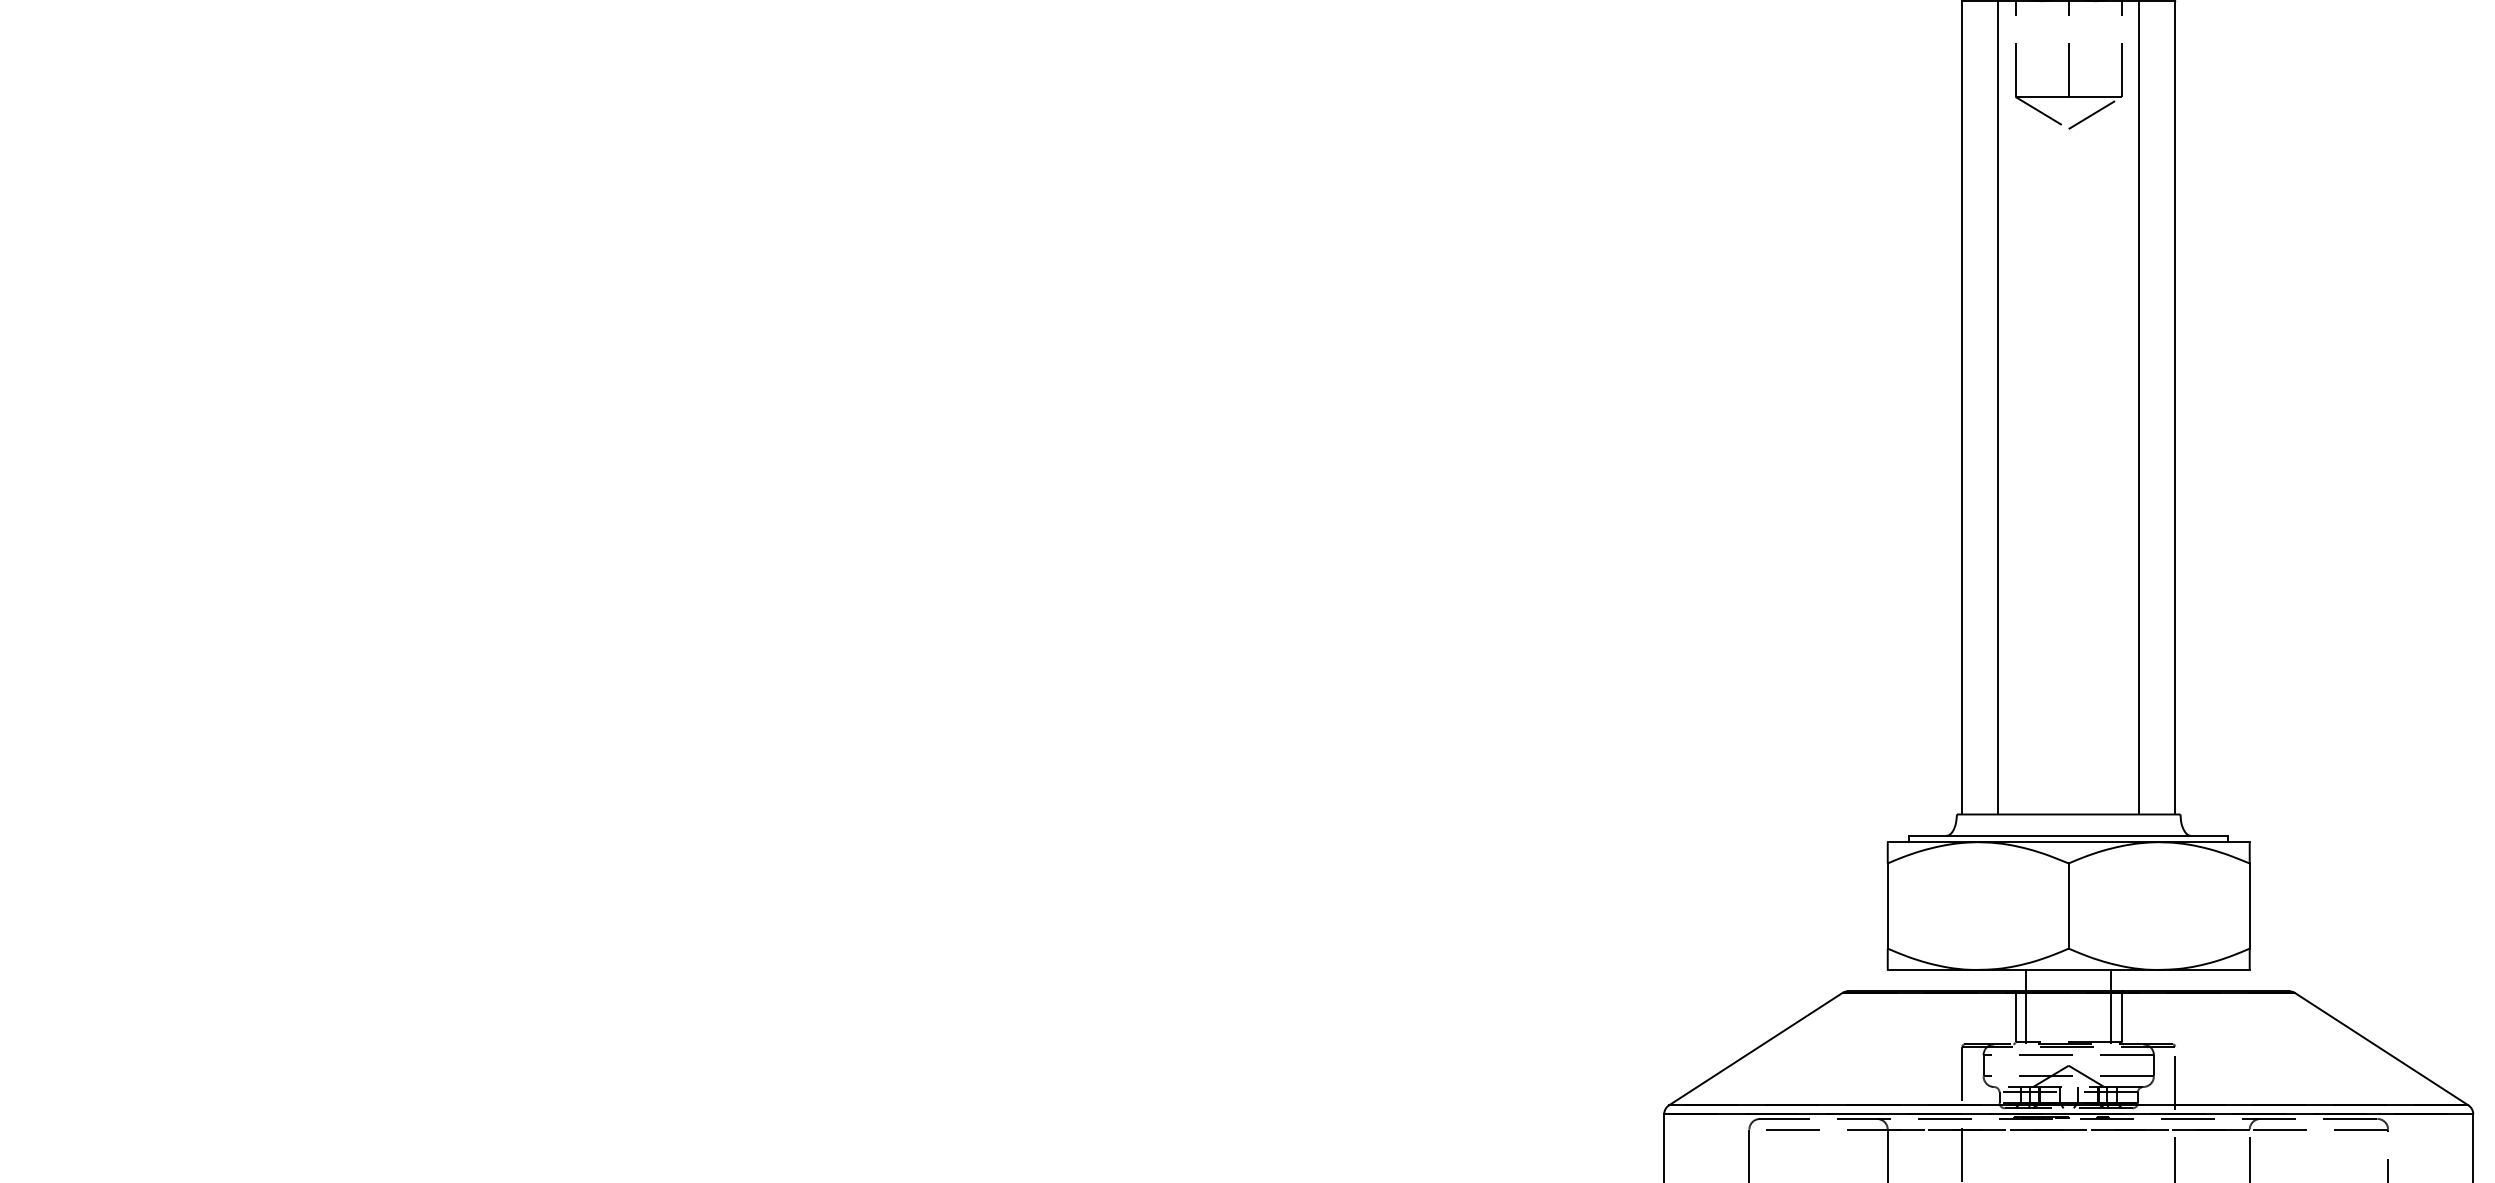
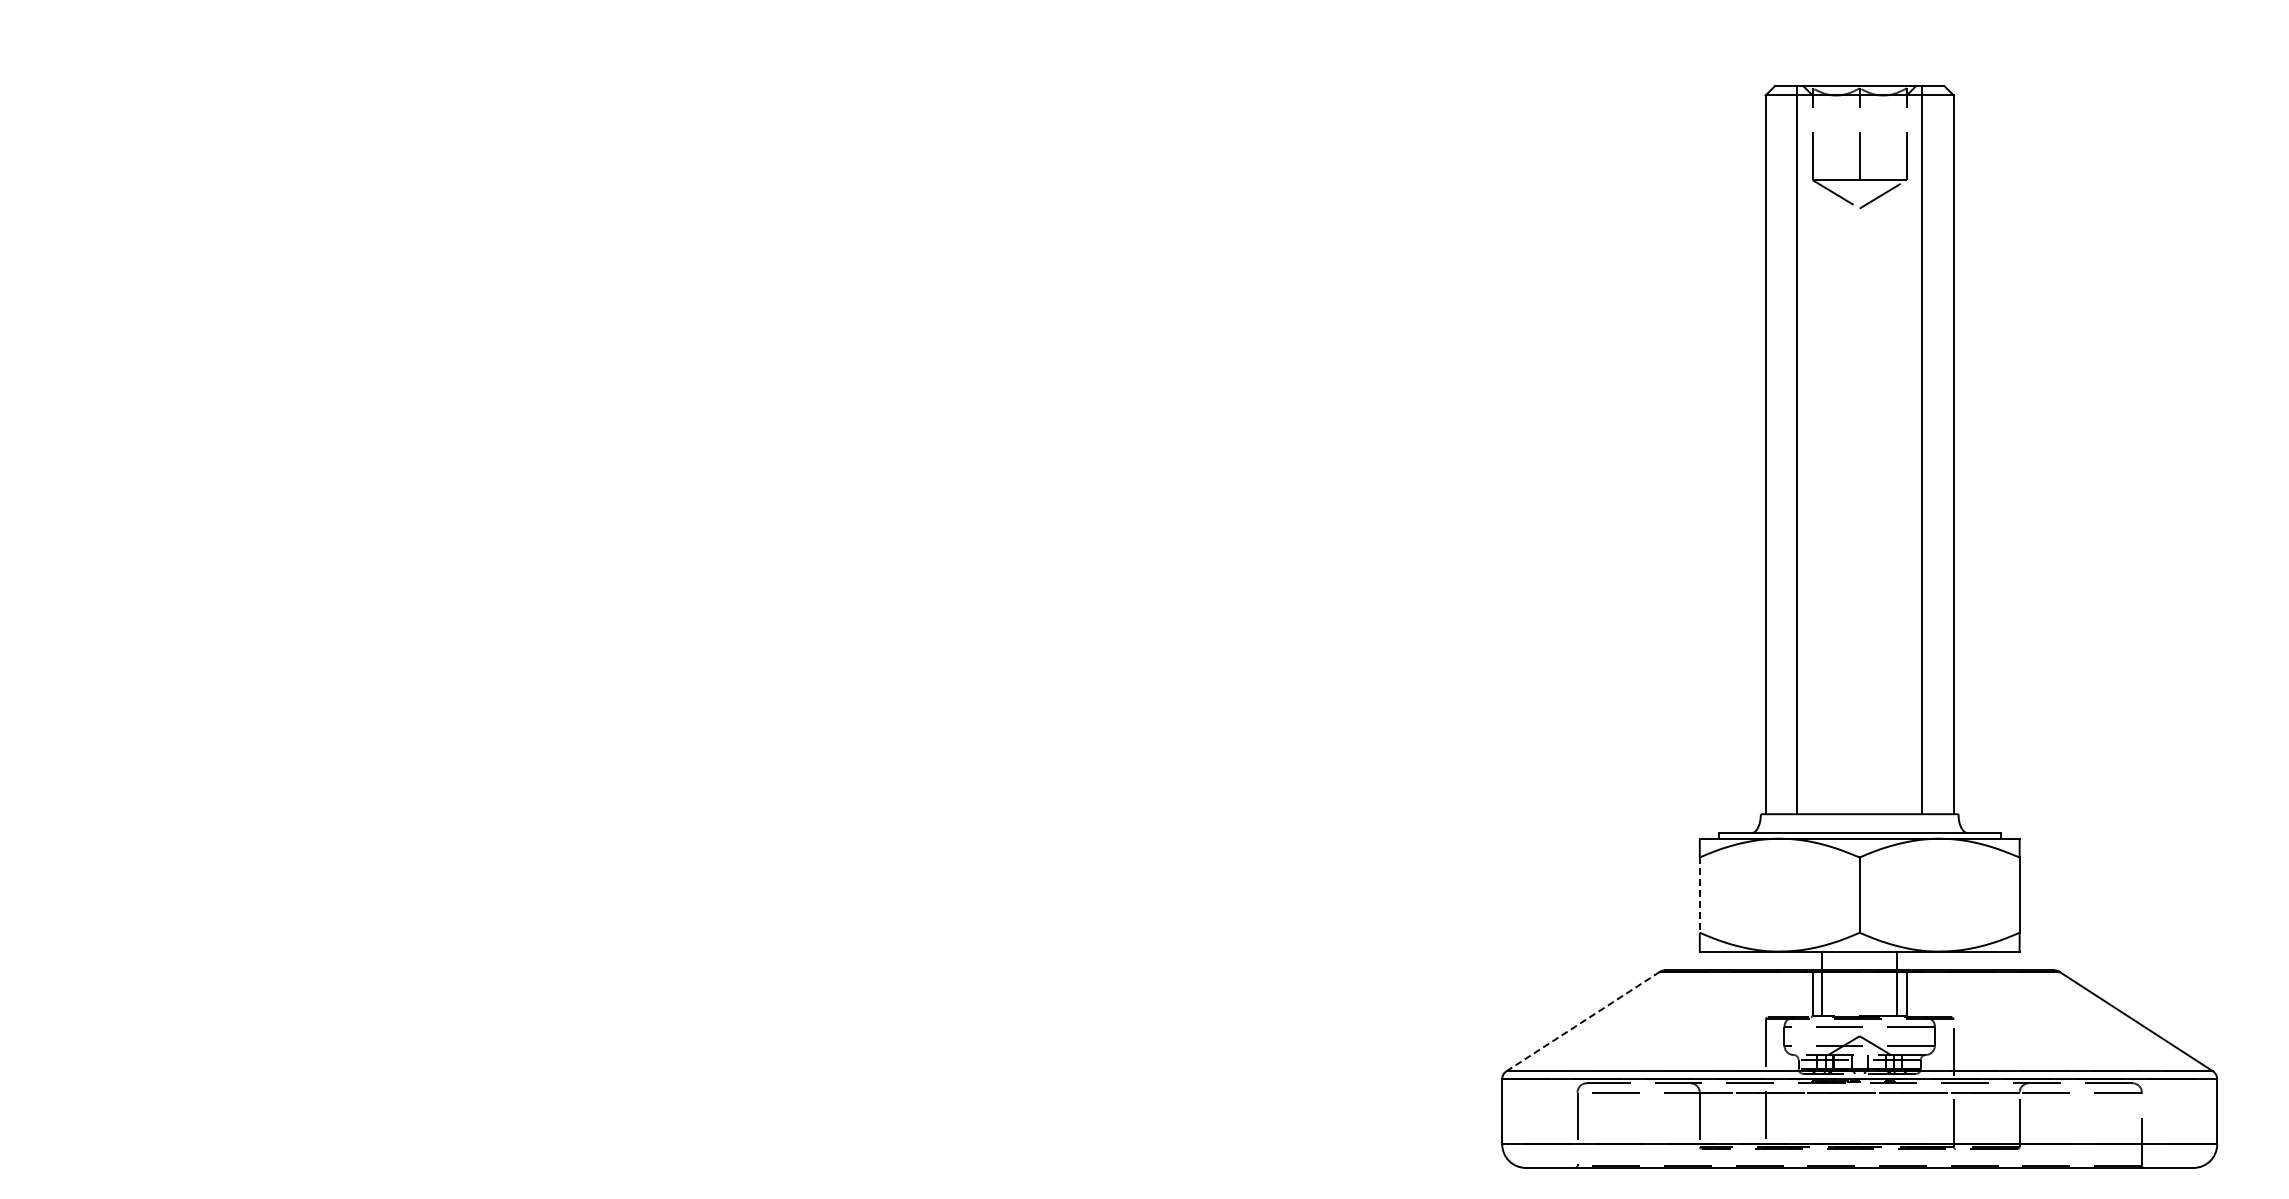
line: (1887, 906) -> (1699, 895), solid -> dashed
line: (1755, 1049) -> (1582, 1021), solid -> dashed

